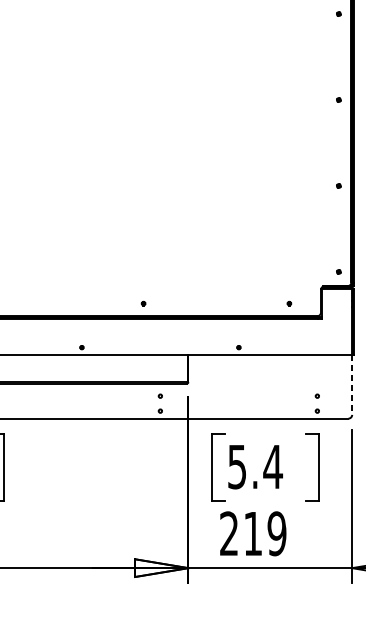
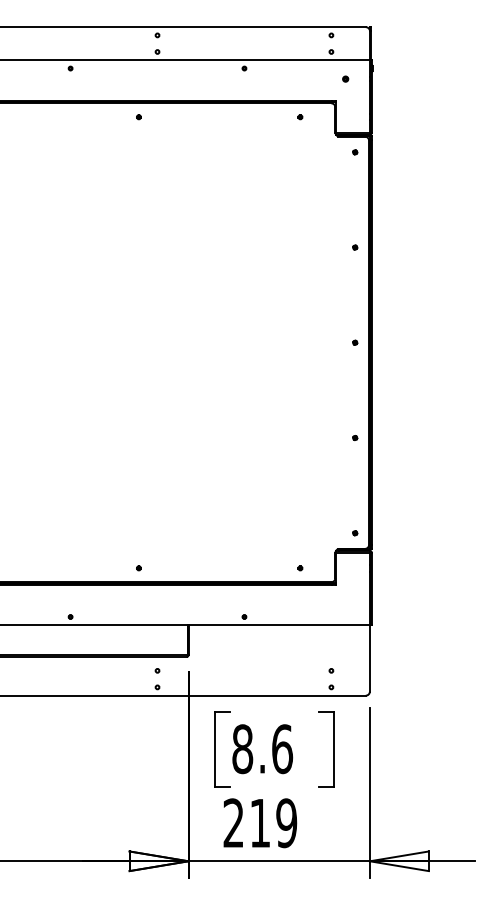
line: (351, 385) -> (369, 658), dashed -> solid
text: (255, 467) -> (262, 749), 5.4 -> 8.6

